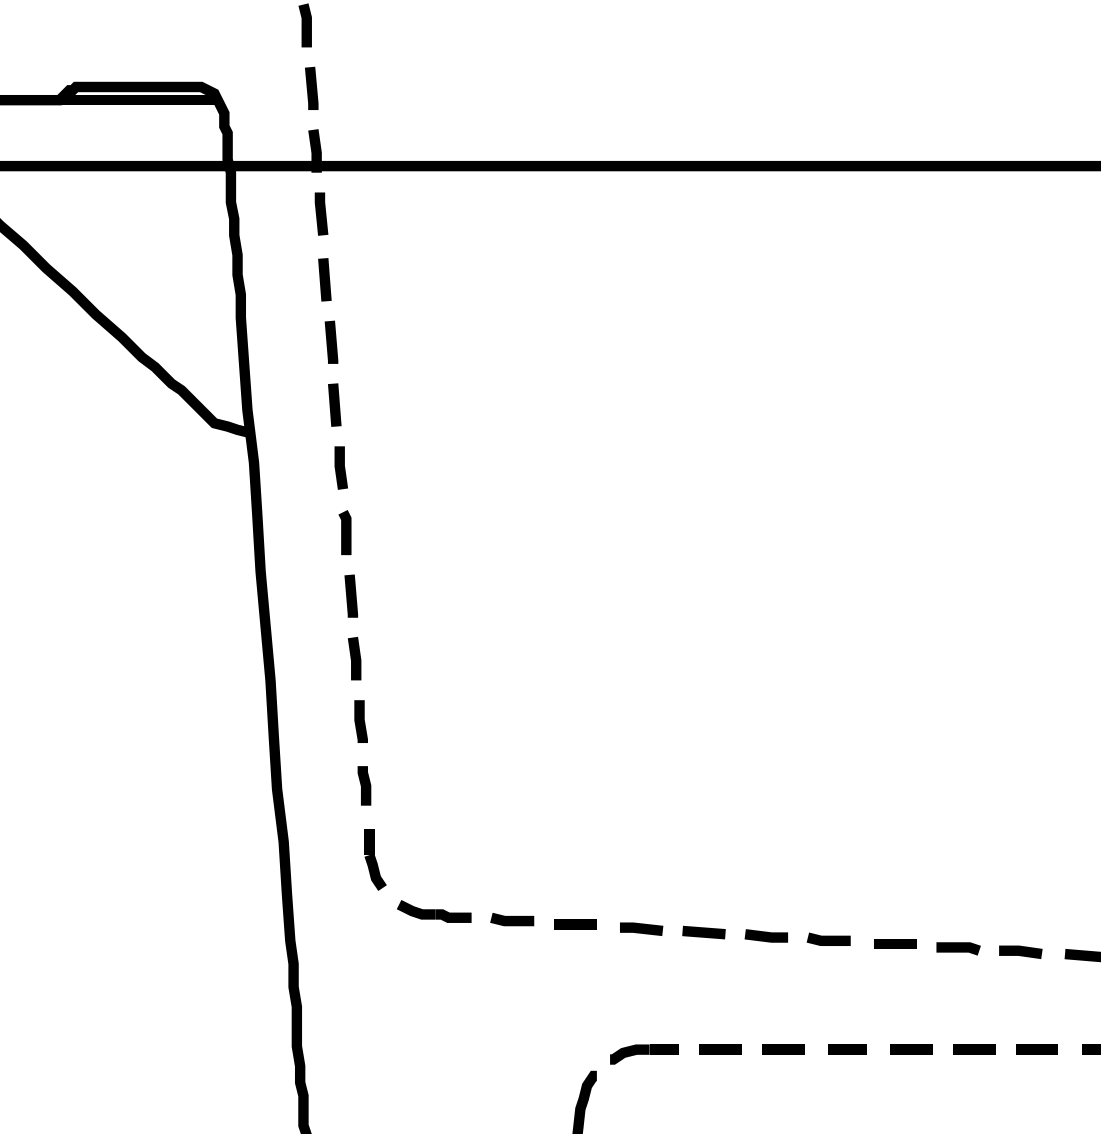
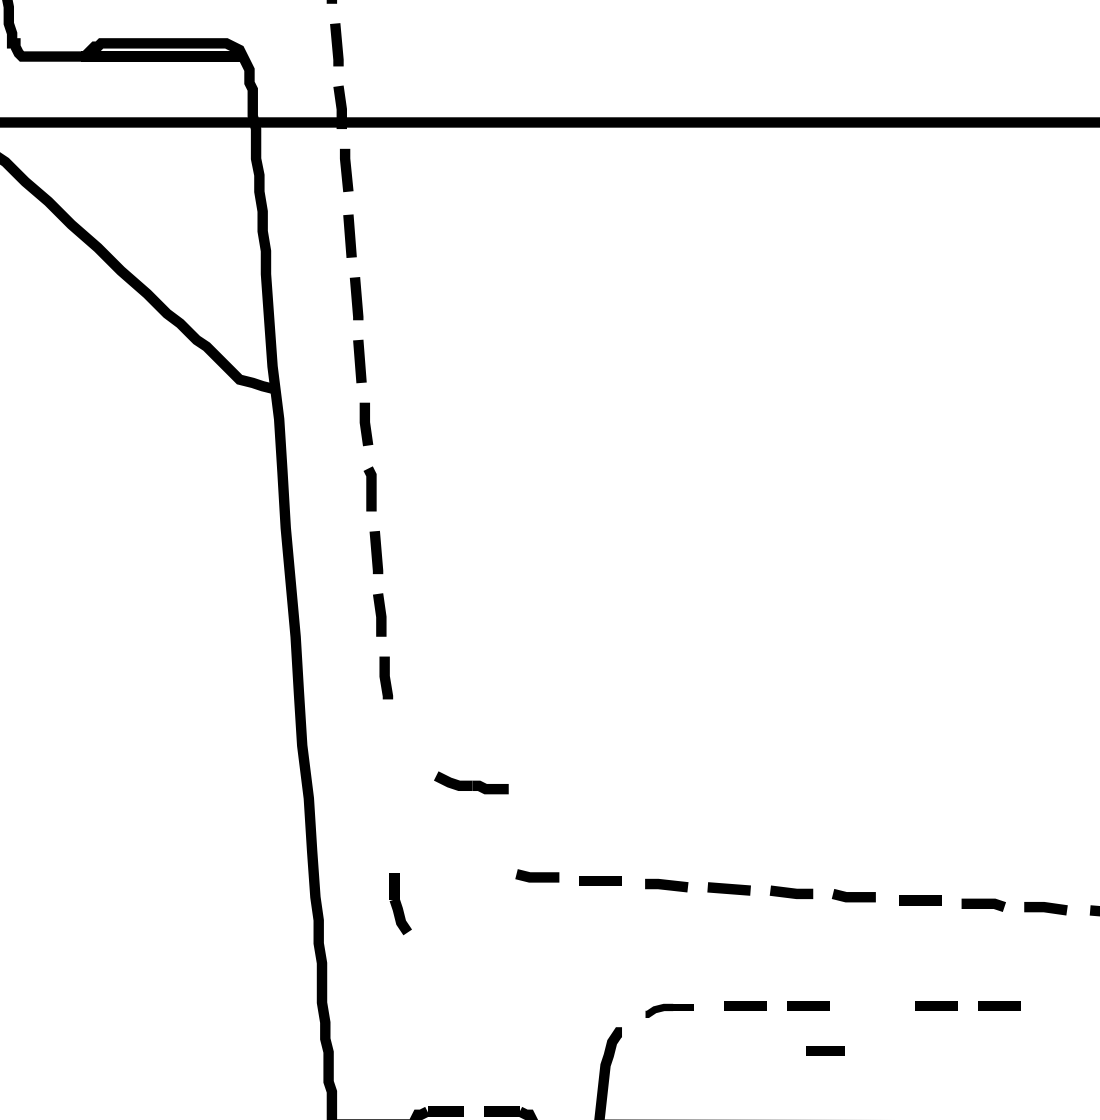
line: (364, 785) -> (389, 741), removed
part: (375, 859) -> (400, 903), moved
part: (434, 911) -> (471, 782), moved
line: (847, 1049) -> (825, 1050), moved
line: (1036, 1049) -> (1061, 1005), removed
part: (644, 1054) -> (669, 1010), size x0.7

